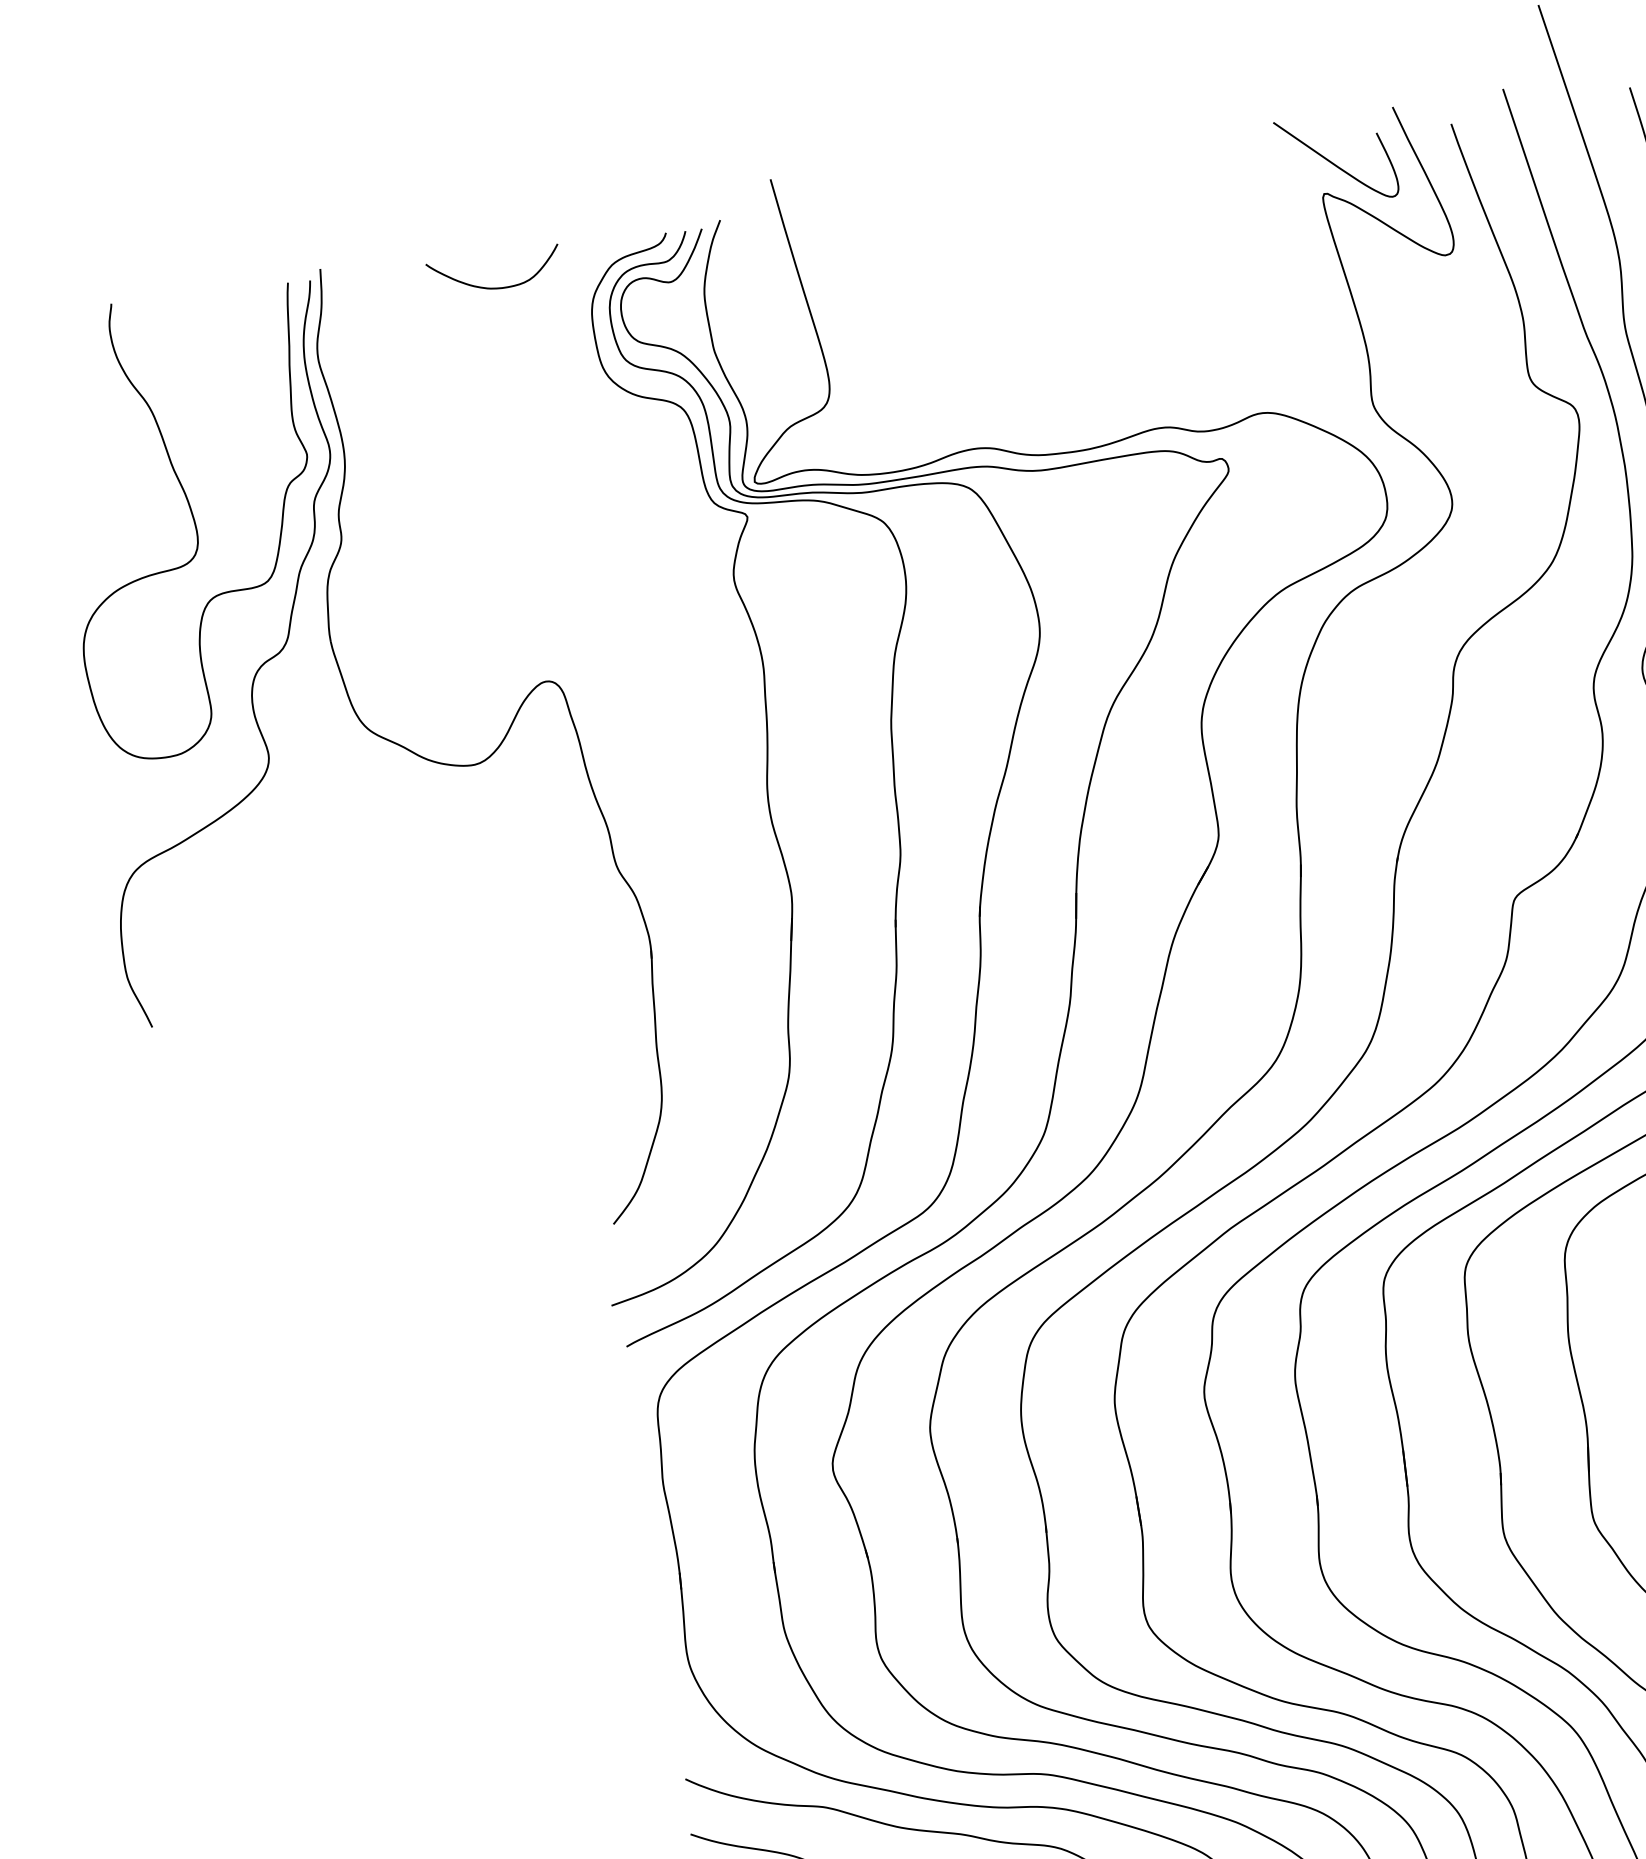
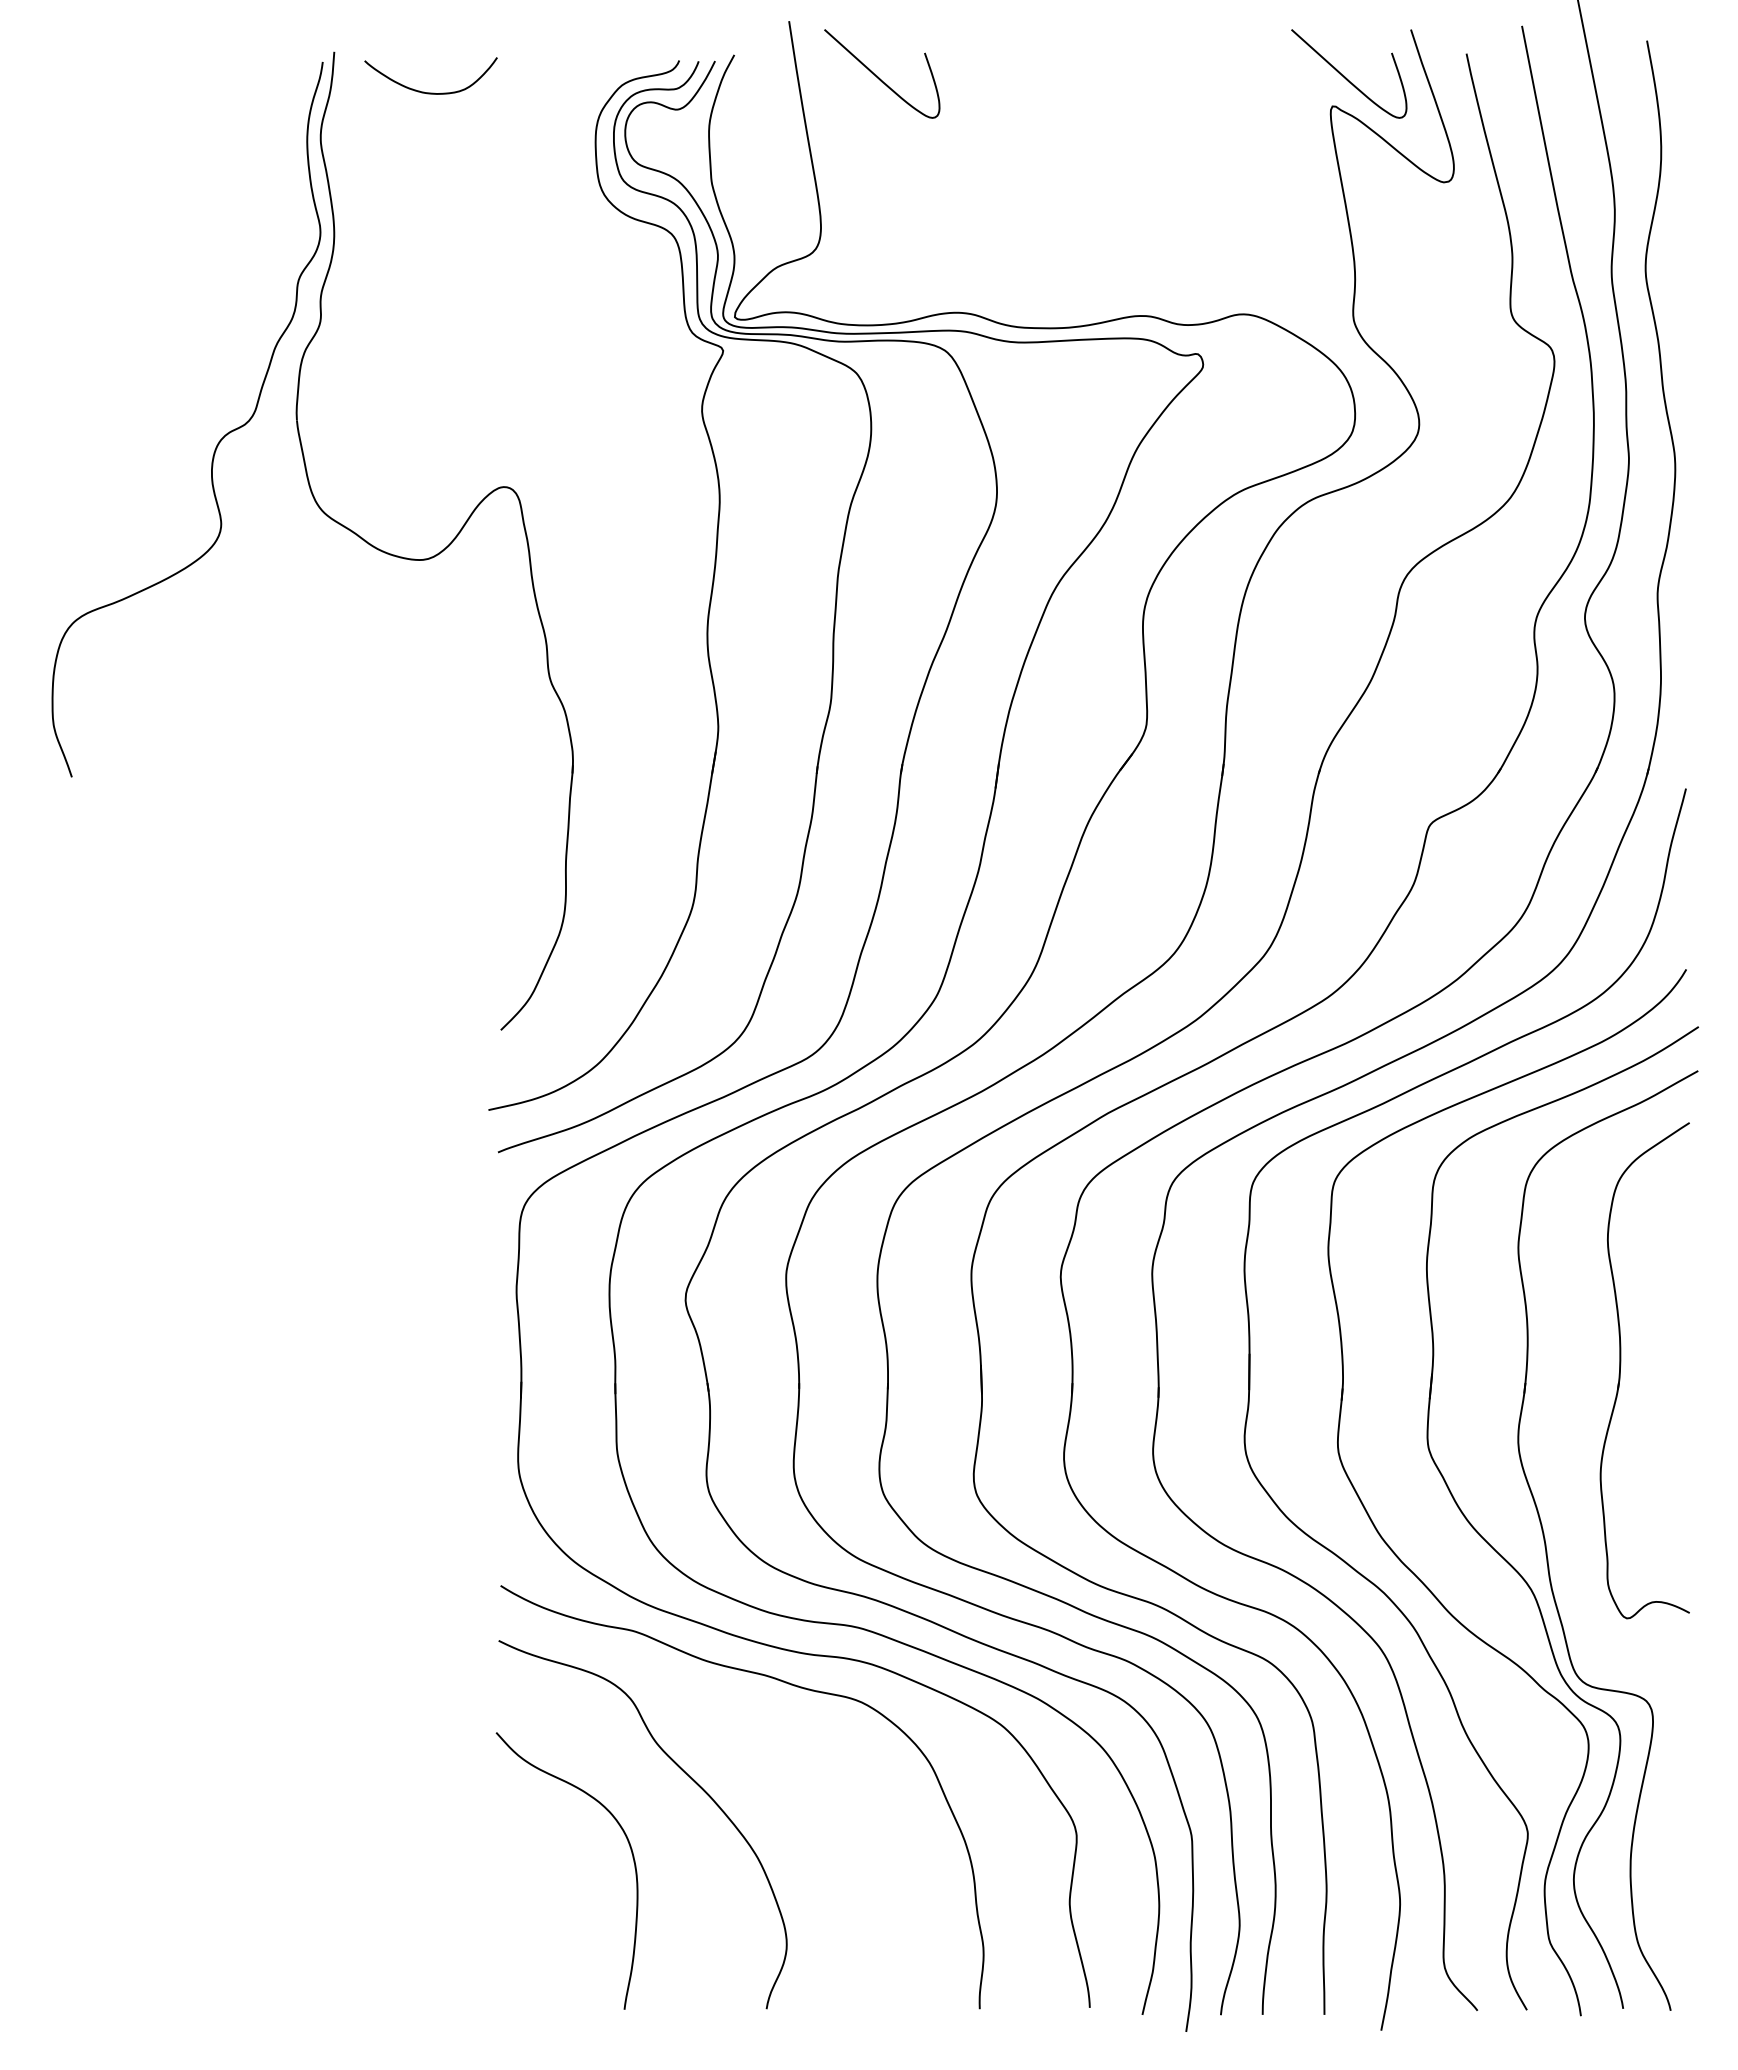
curve: (866, 222) -> (878, 76), added
curve: (495, 287) -> (430, 92), moved
curve: (194, 523) -> (177, 286), removed

